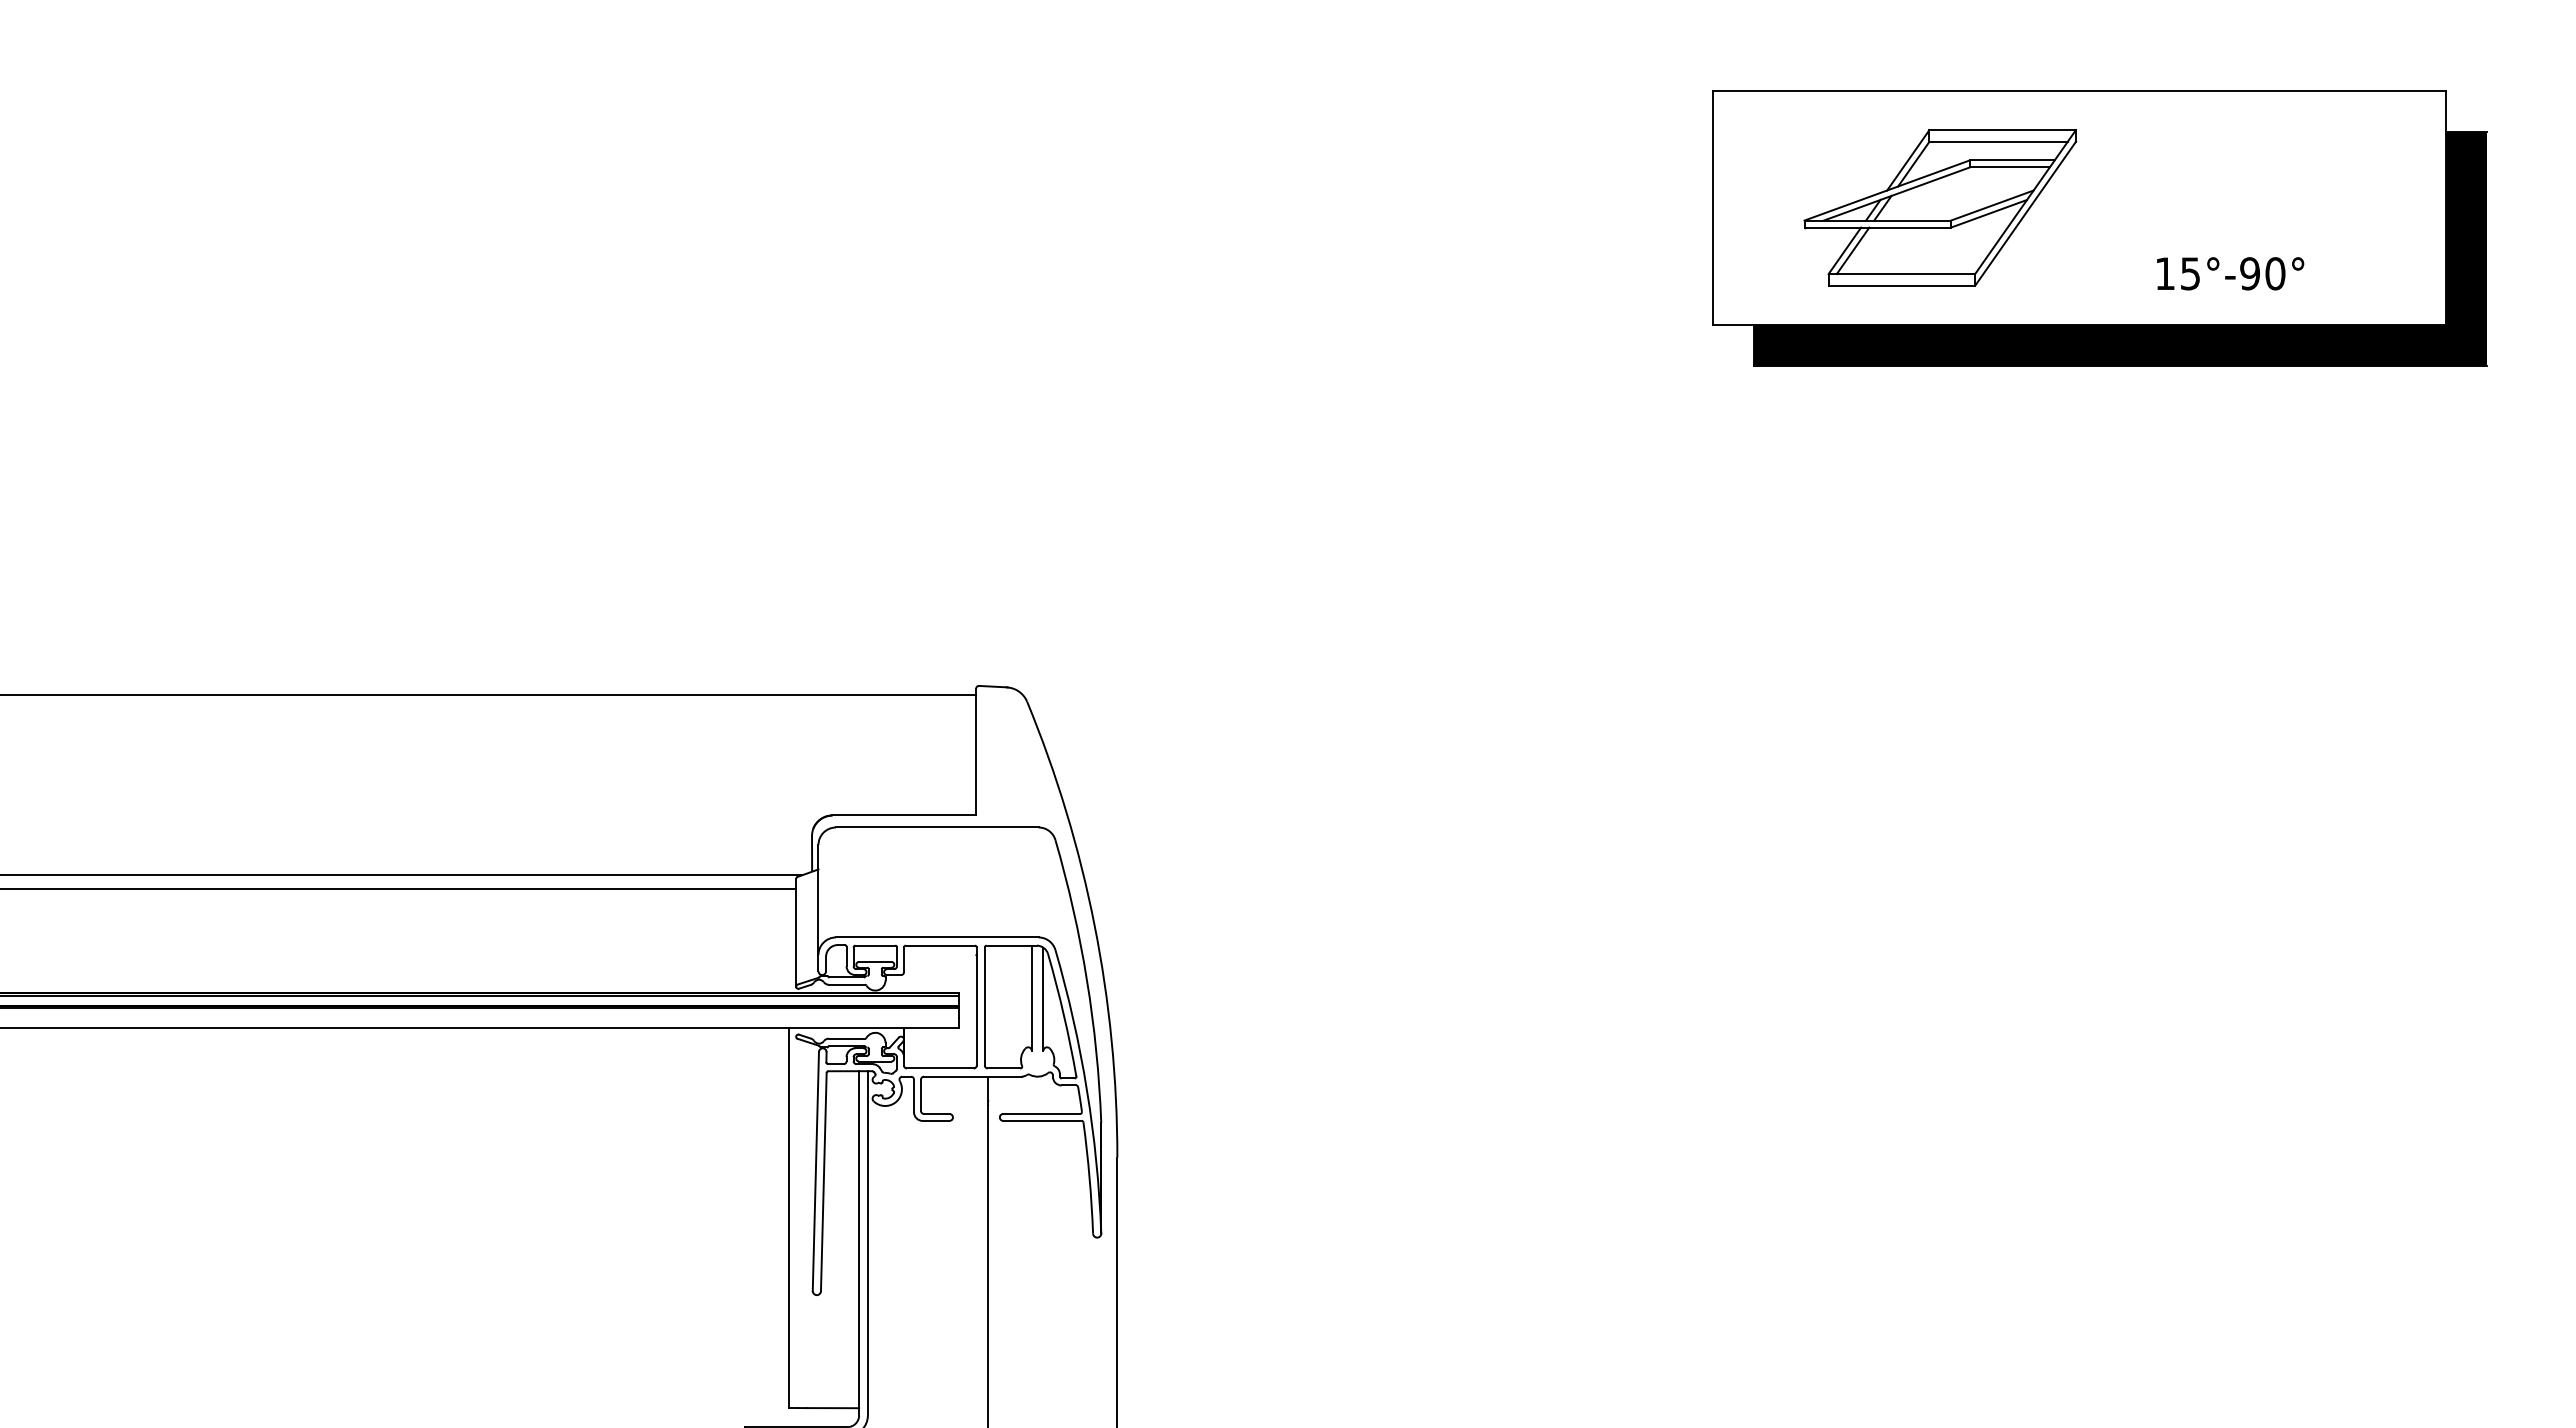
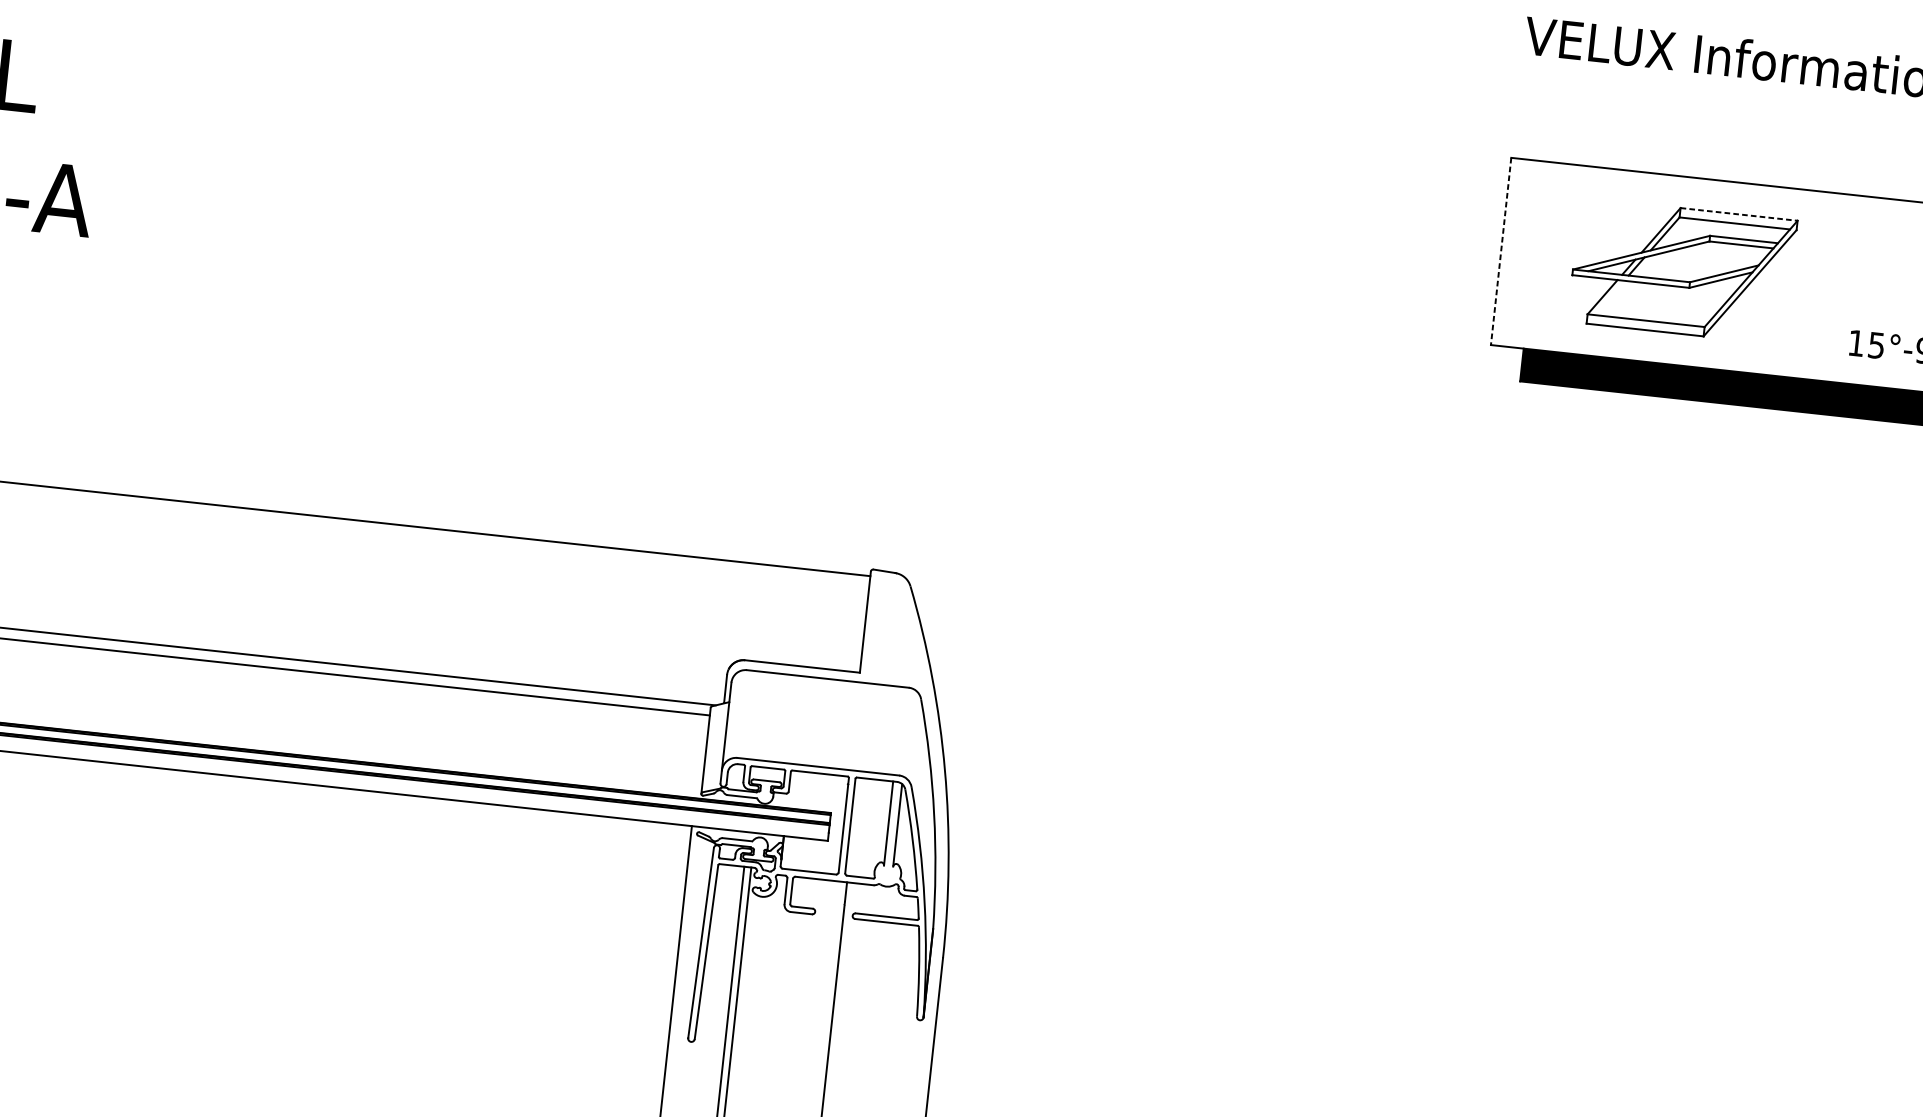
line: (2003, 130) -> (1739, 214), solid -> dashed
line: (1713, 208) -> (1501, 252), solid -> dashed
line: (1852, 250) -> (1608, 297), removed

